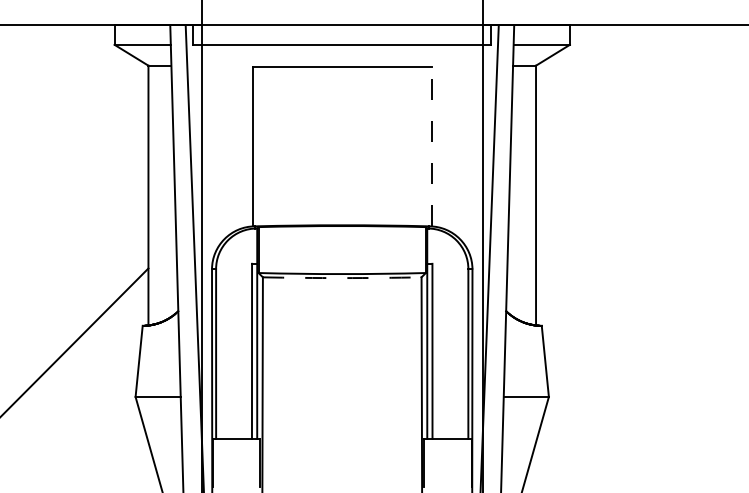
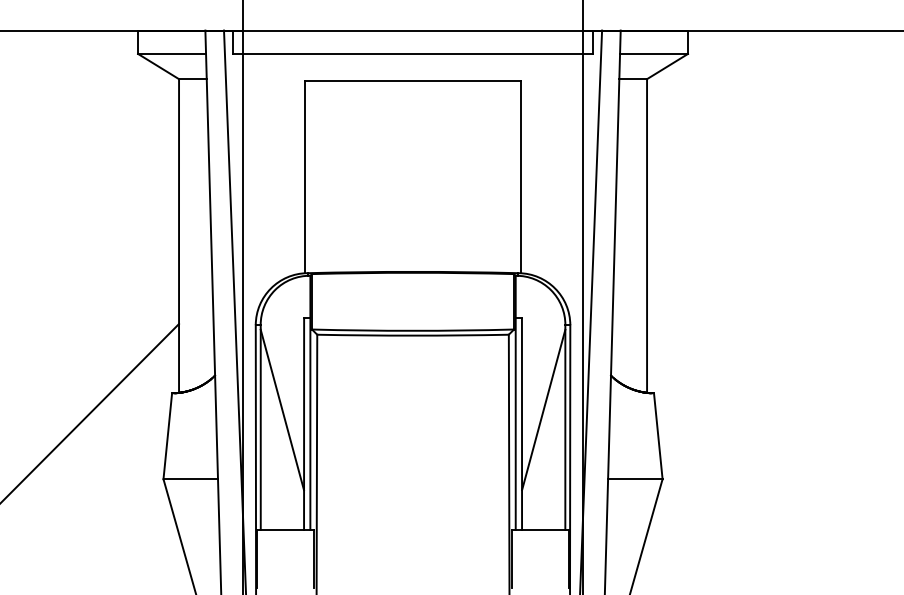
line: (431, 147) -> (520, 177), dashed -> solid
arc: (342, 277) -> (413, 335), dashed -> solid
line: (234, 339) -> (282, 409), added
line: (450, 339) -> (543, 409), added

